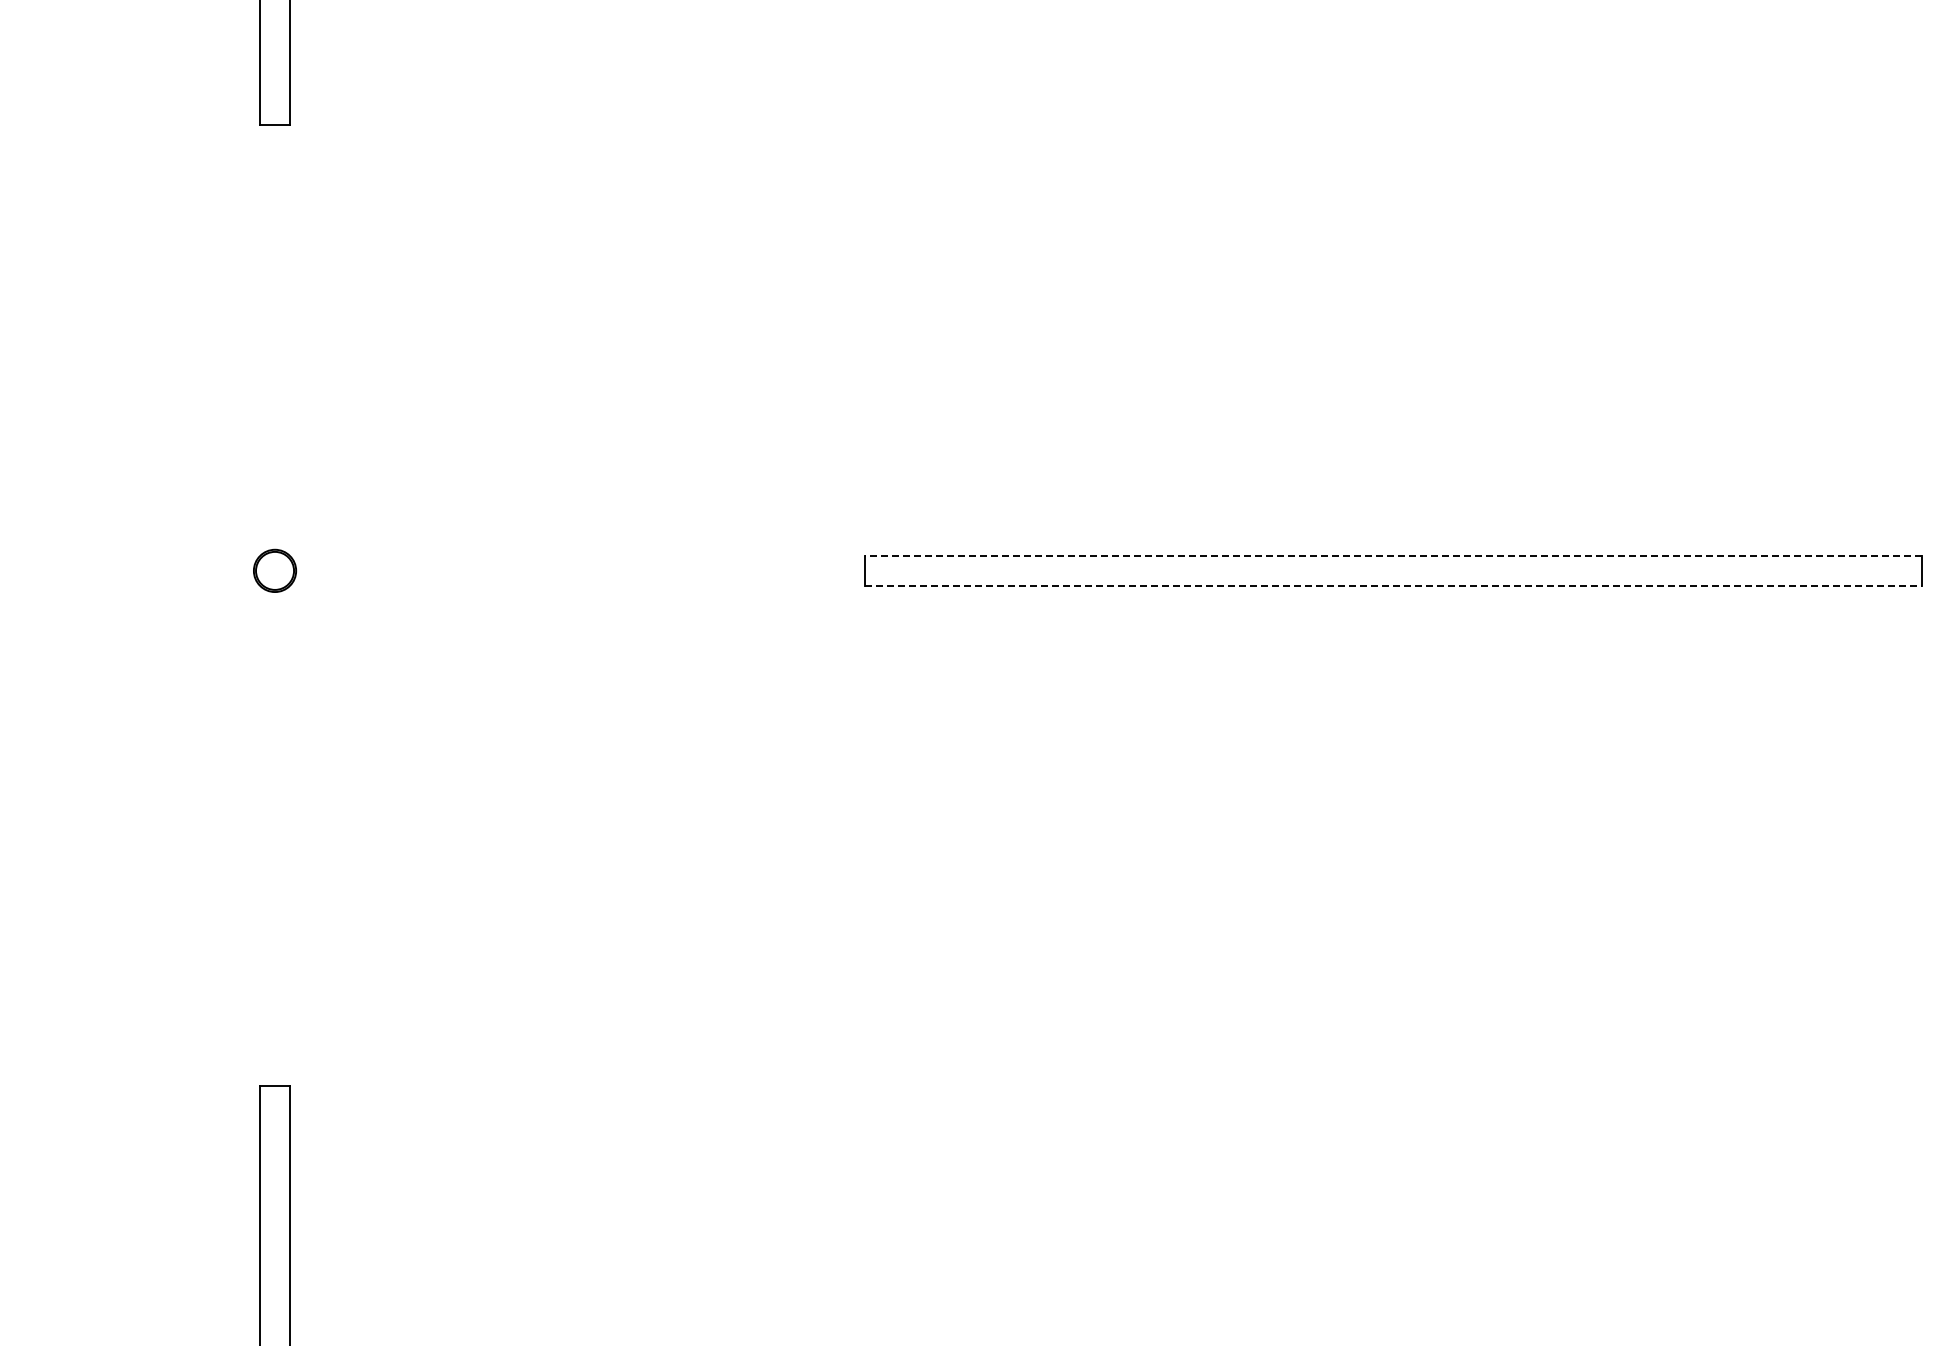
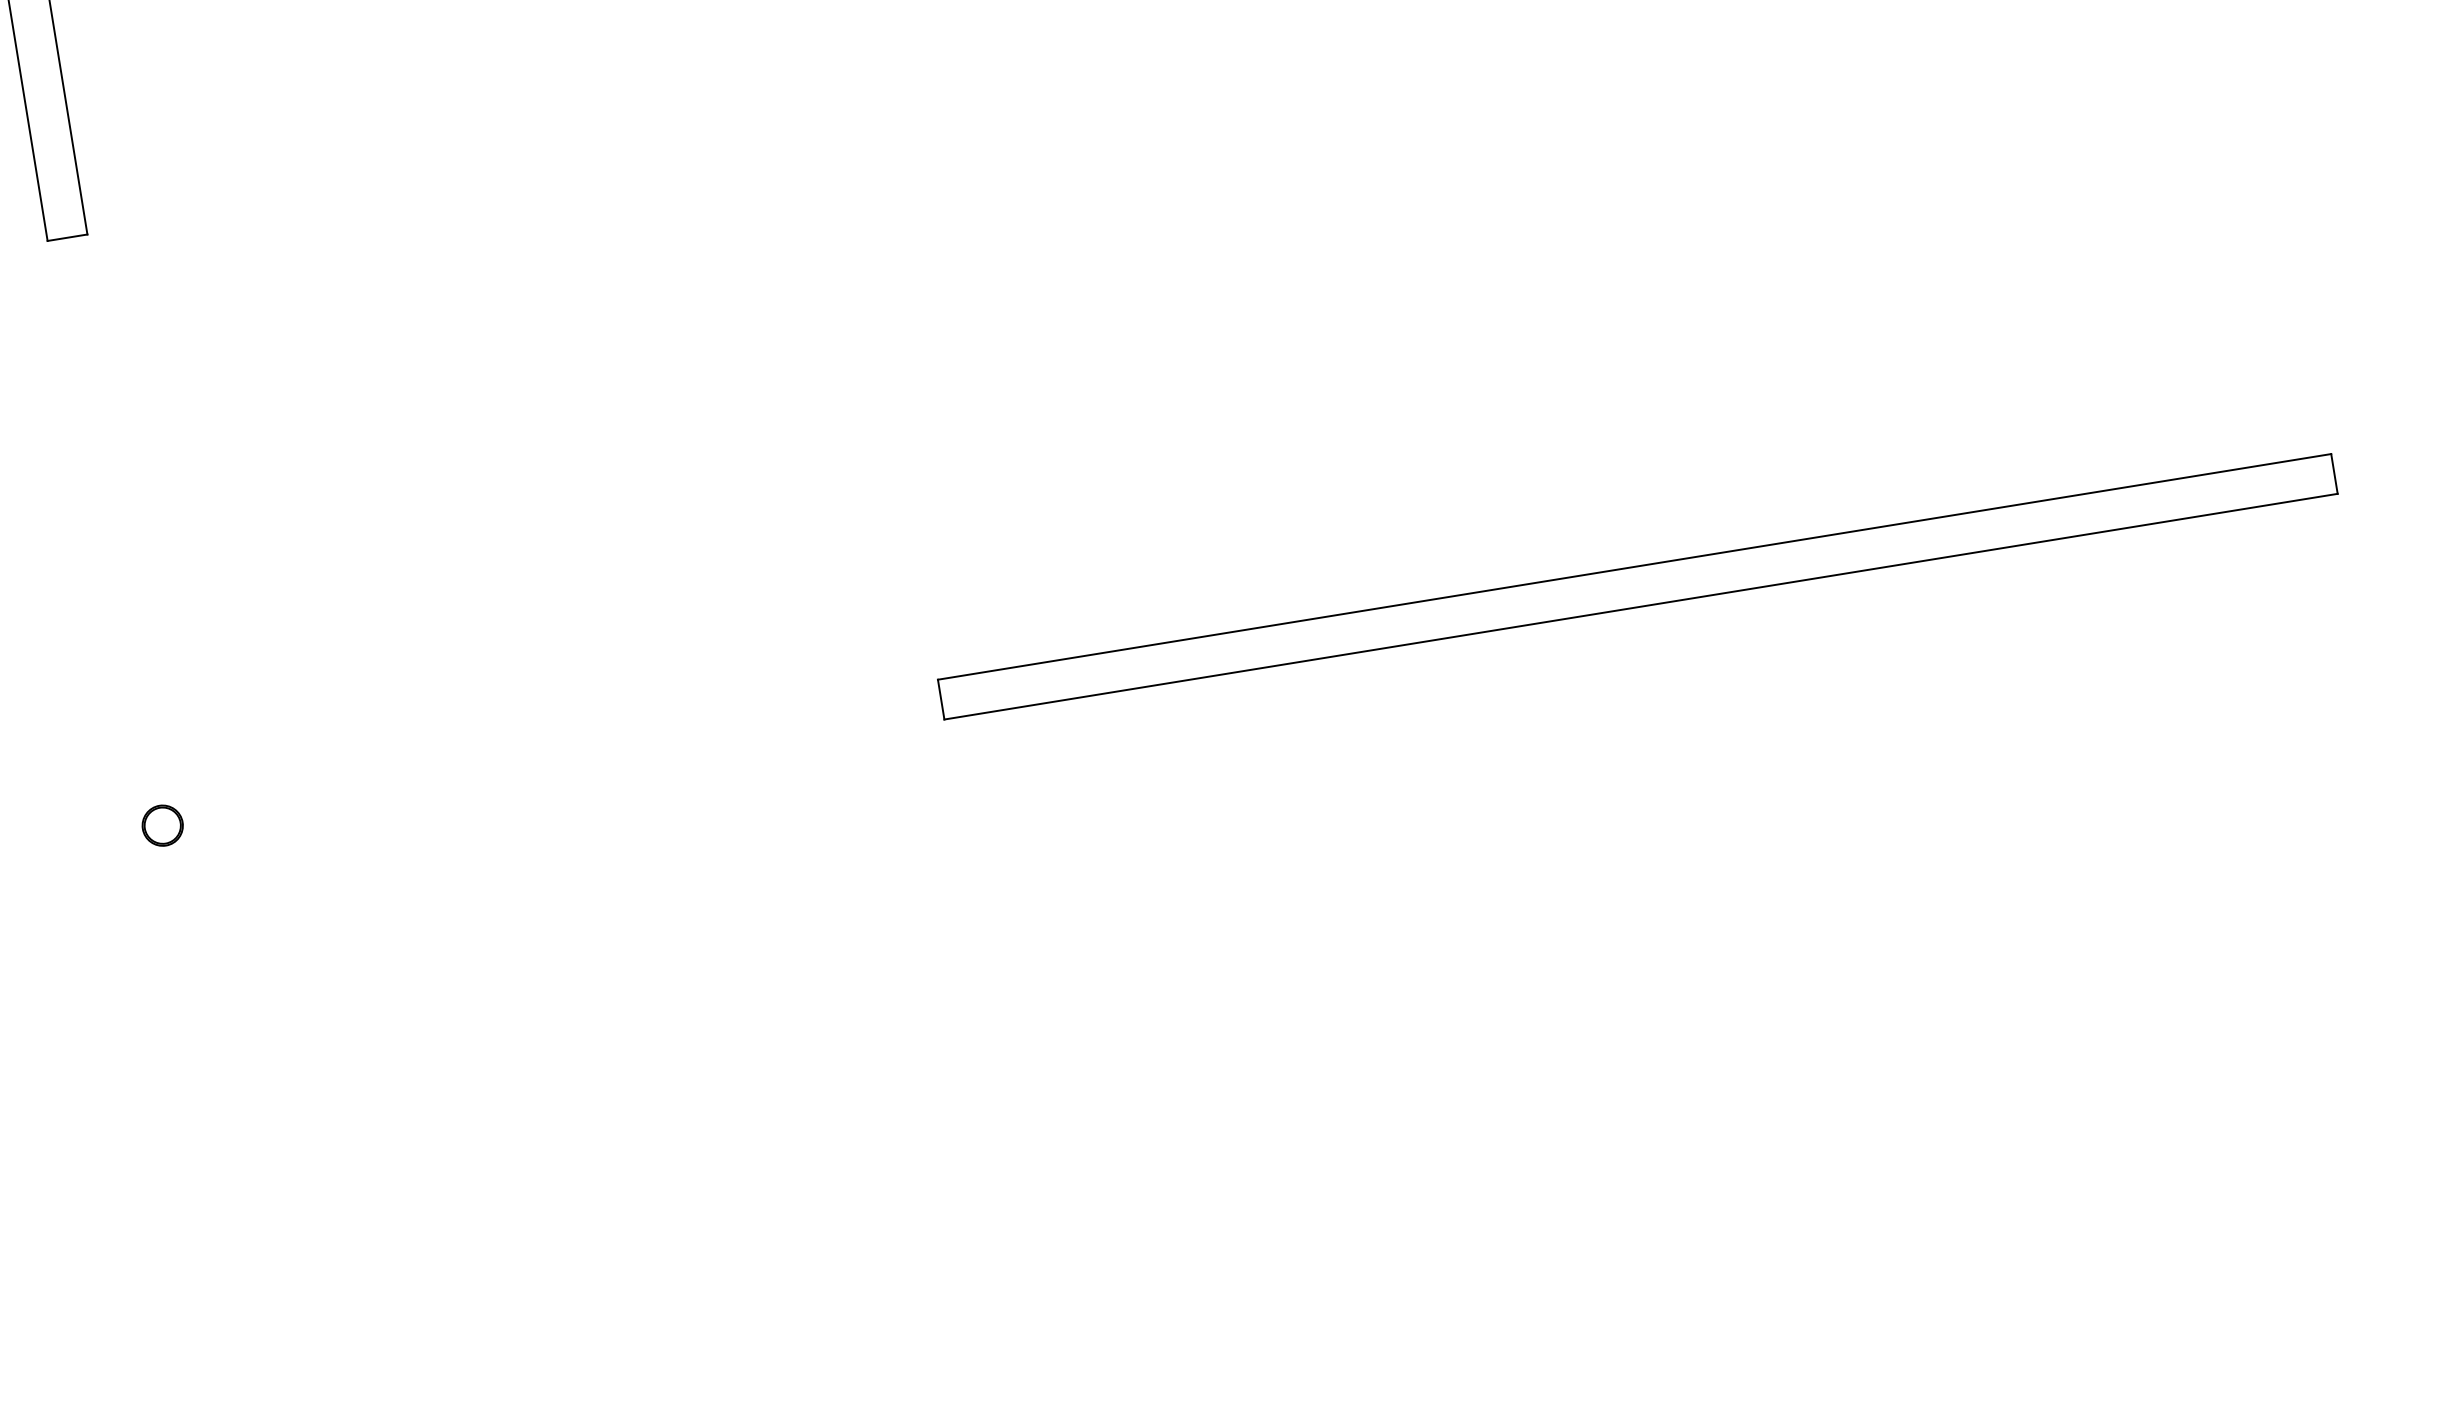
line: (1393, 555) -> (1634, 566), dashed -> solid
part: (274, 571) -> (162, 826), size x0.71
line: (1394, 586) -> (1642, 606), dashed -> solid

